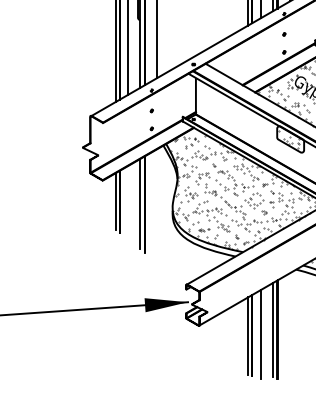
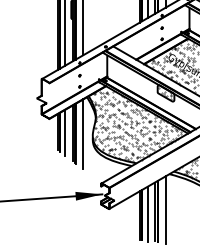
line: (128, 202) -> (65, 132), added
line: (157, 205) -> (83, 134), added
line: (289, 326) -> (165, 209), added

